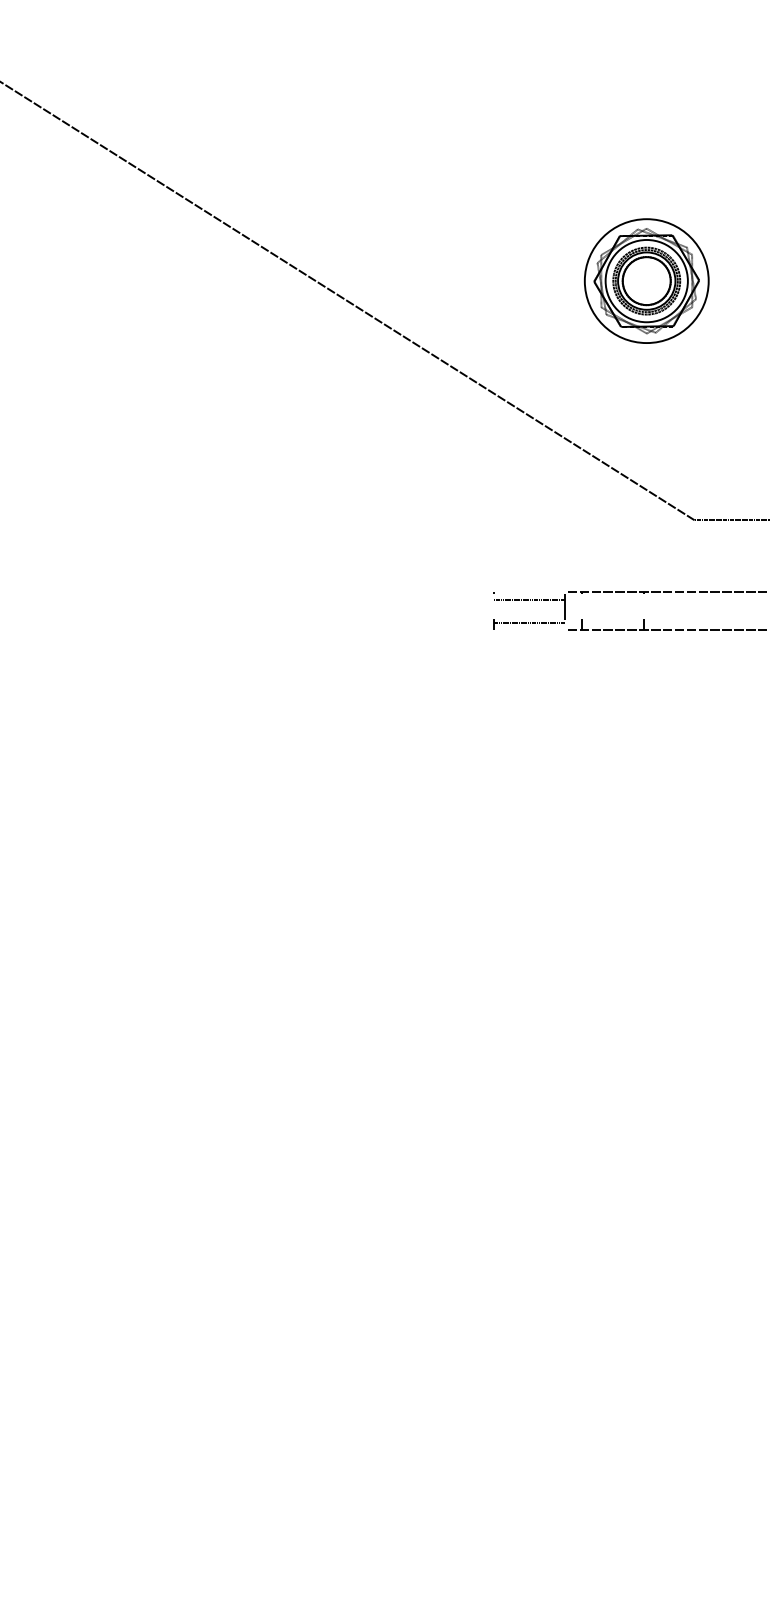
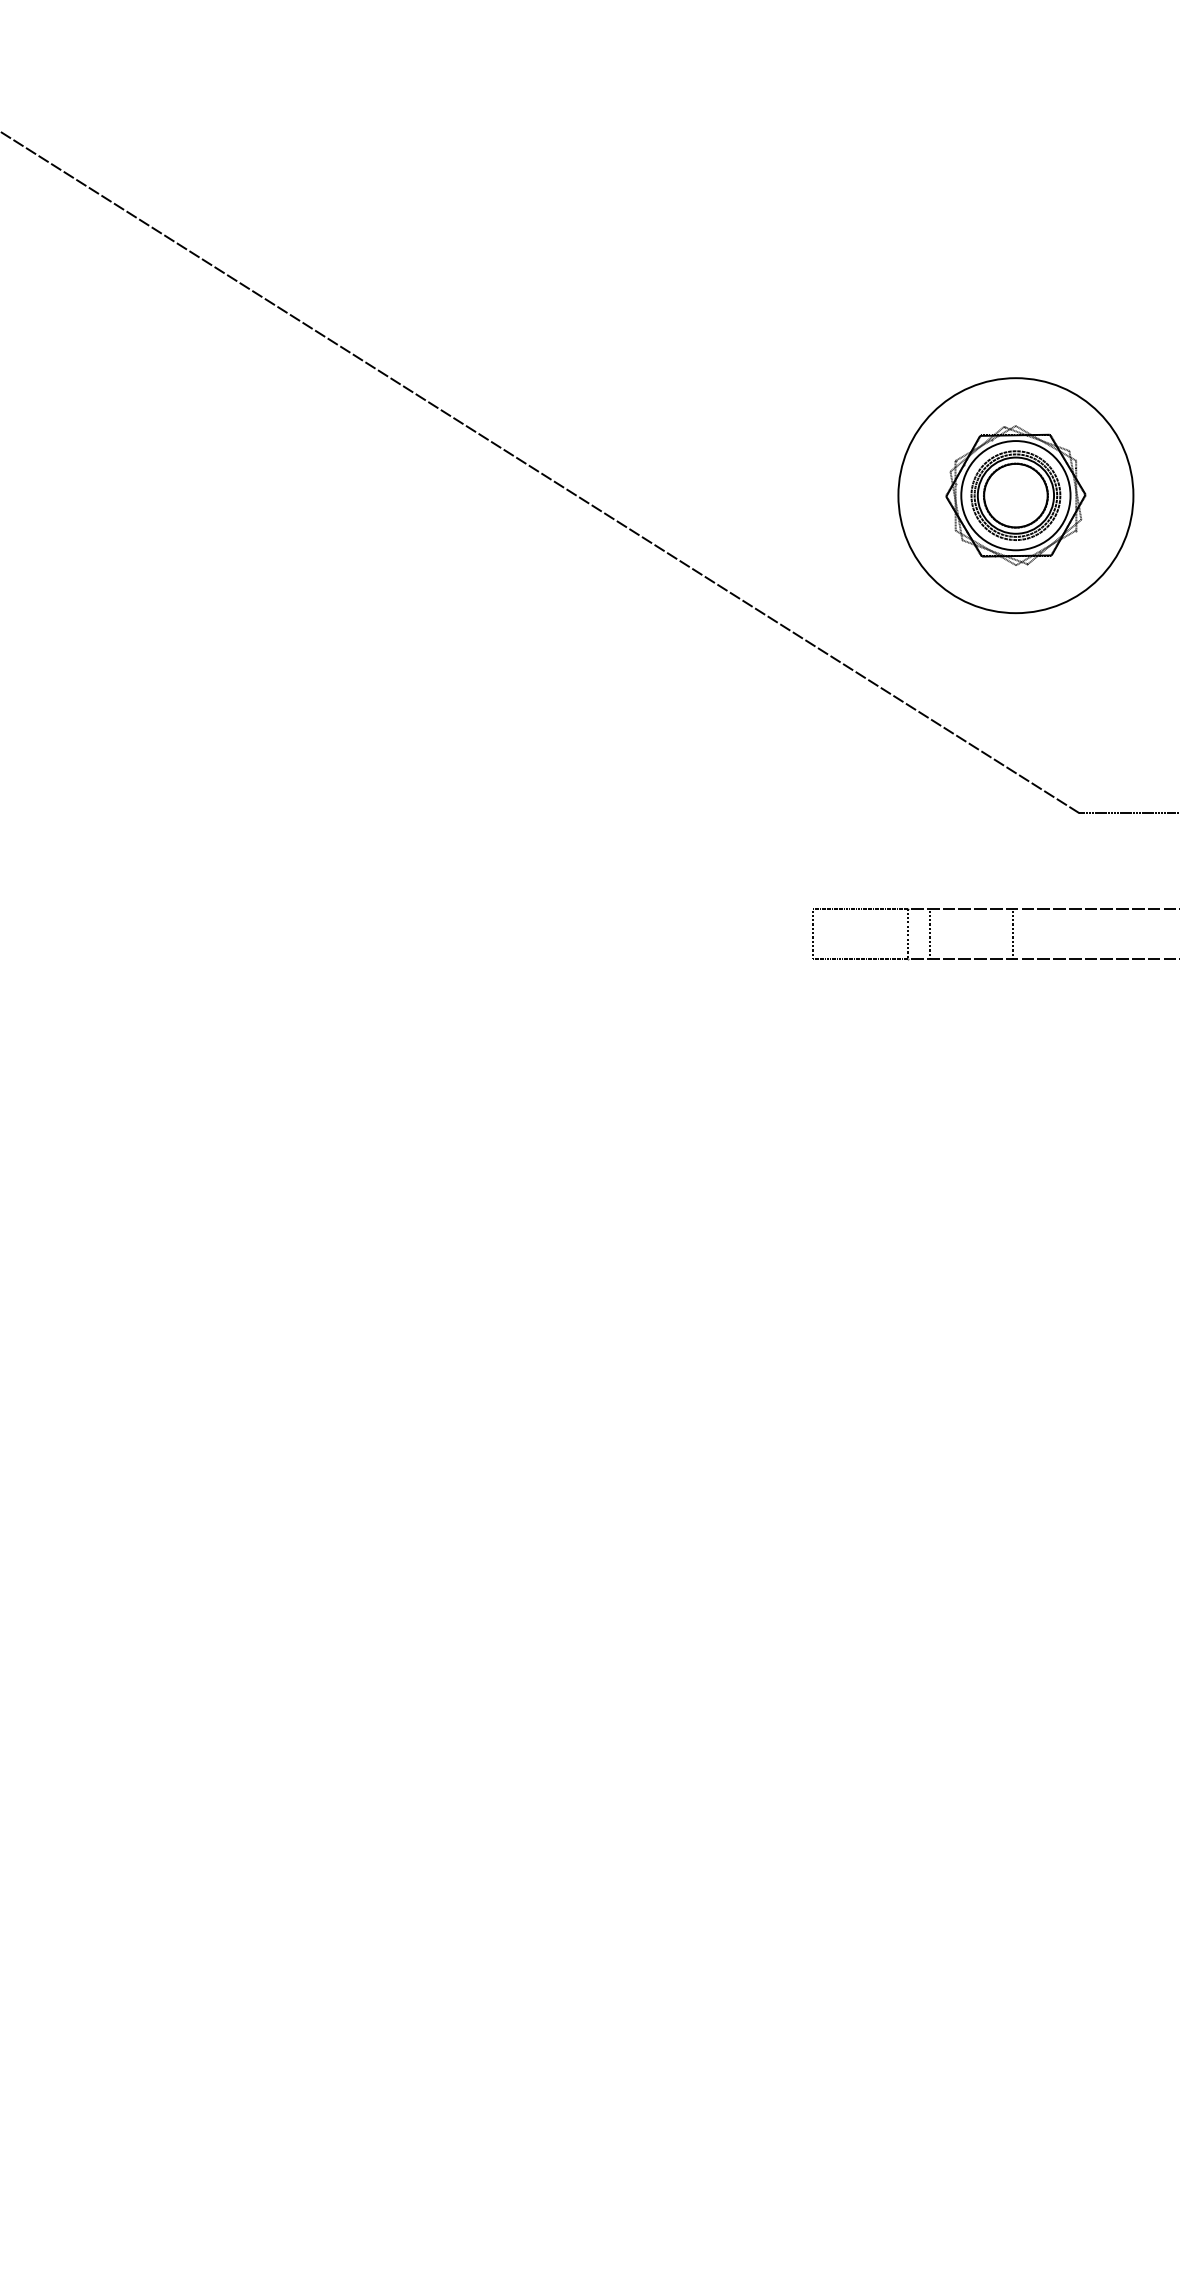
circle: (646, 280) -> (1015, 495), size x1.43
line: (528, 600) -> (859, 959), moved
line: (528, 622) -> (859, 908), moved

